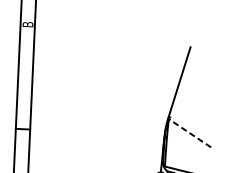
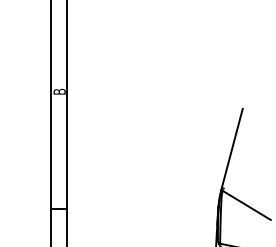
line: (189, 133) -> (246, 205), dashed -> solid

